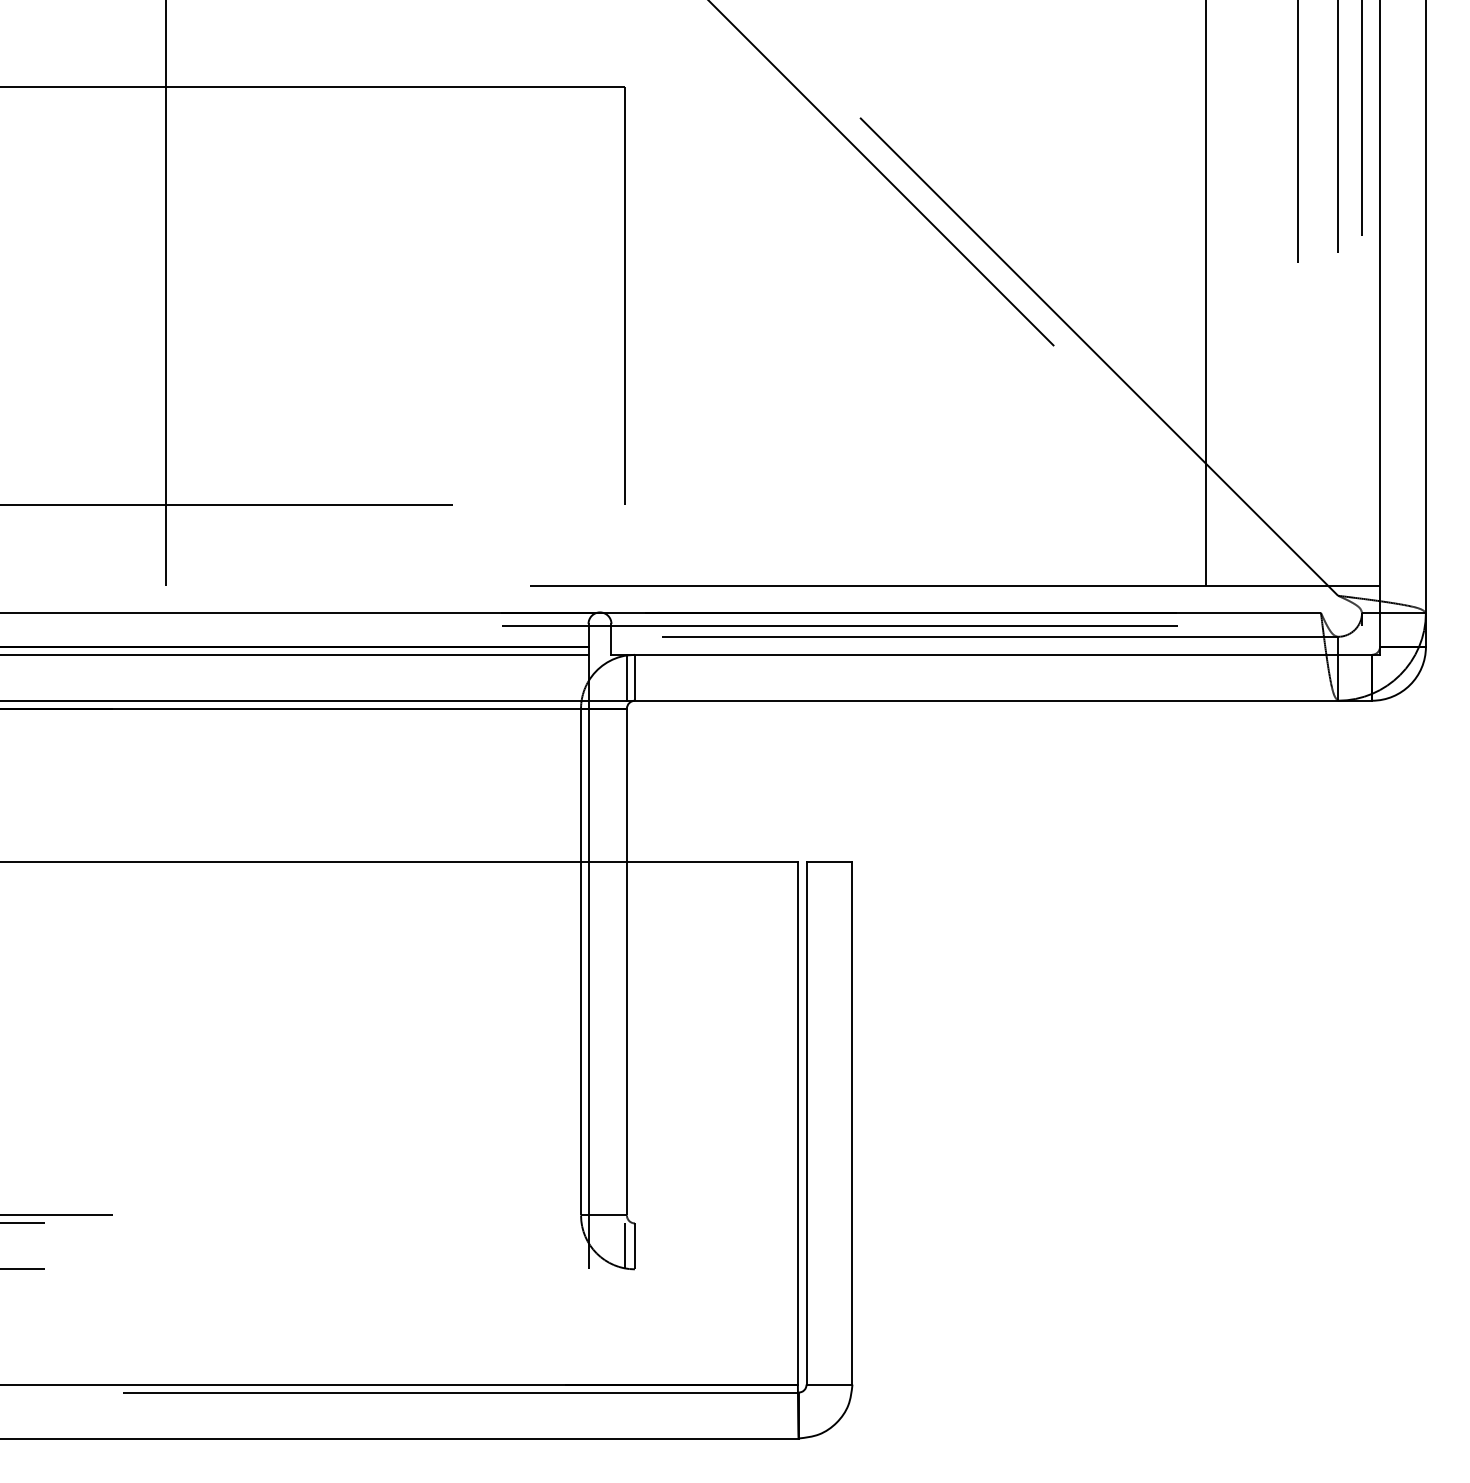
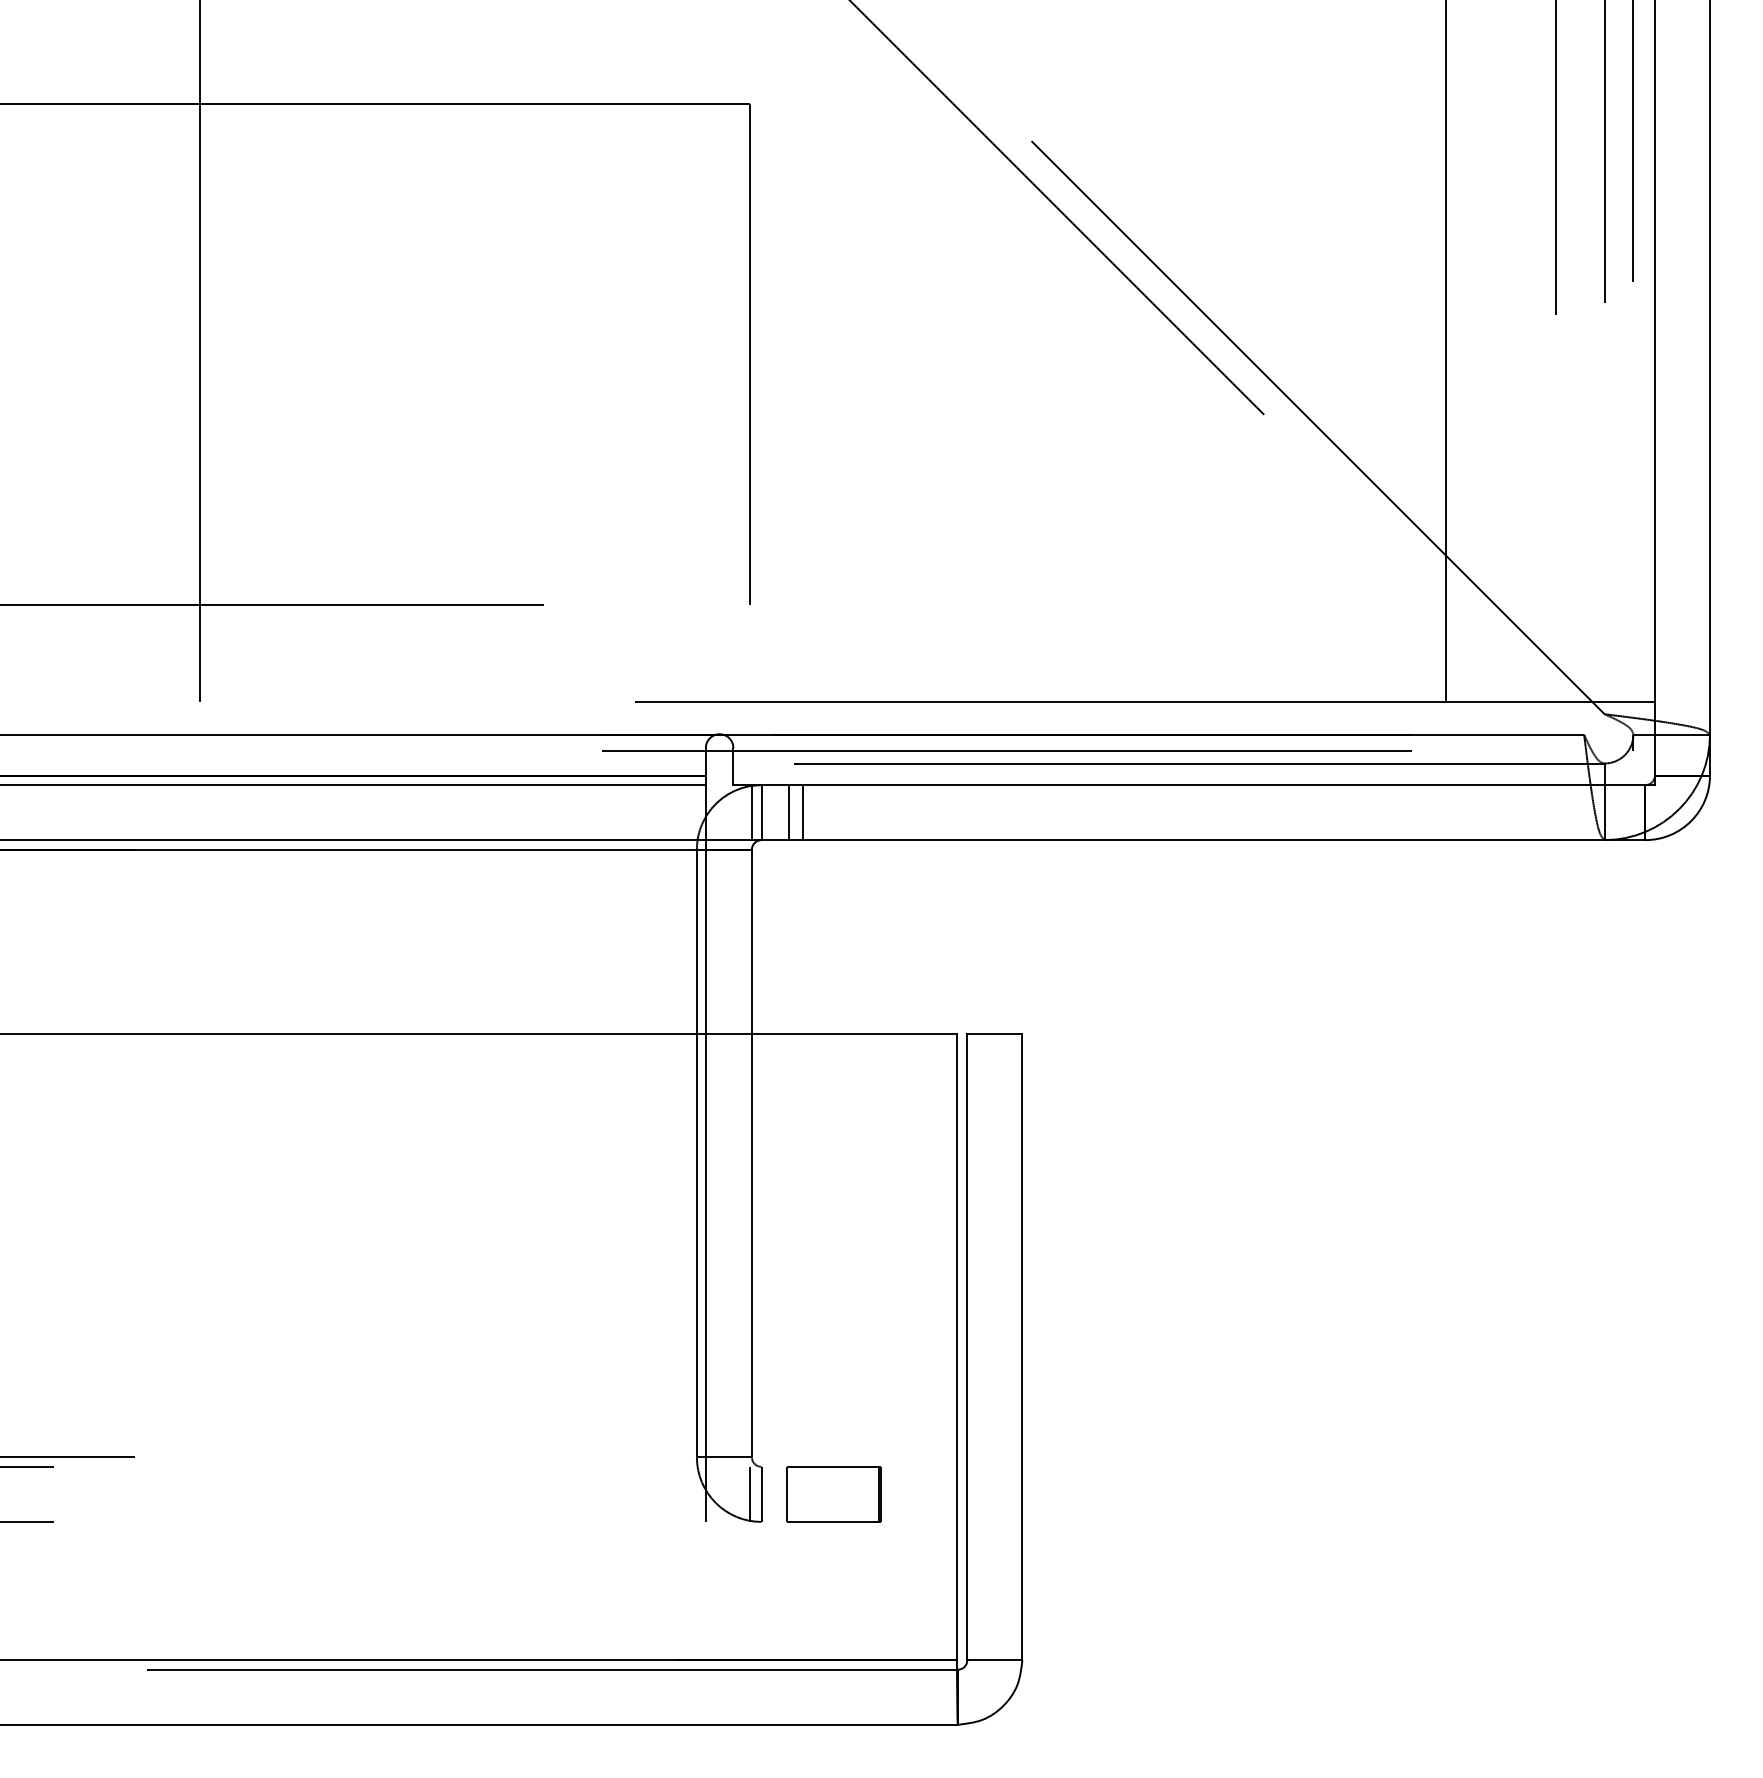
line: (657, 677) -> (788, 812), added
line: (669, 677) -> (802, 812), added
part: (695, 1245) -> (834, 1493), added

